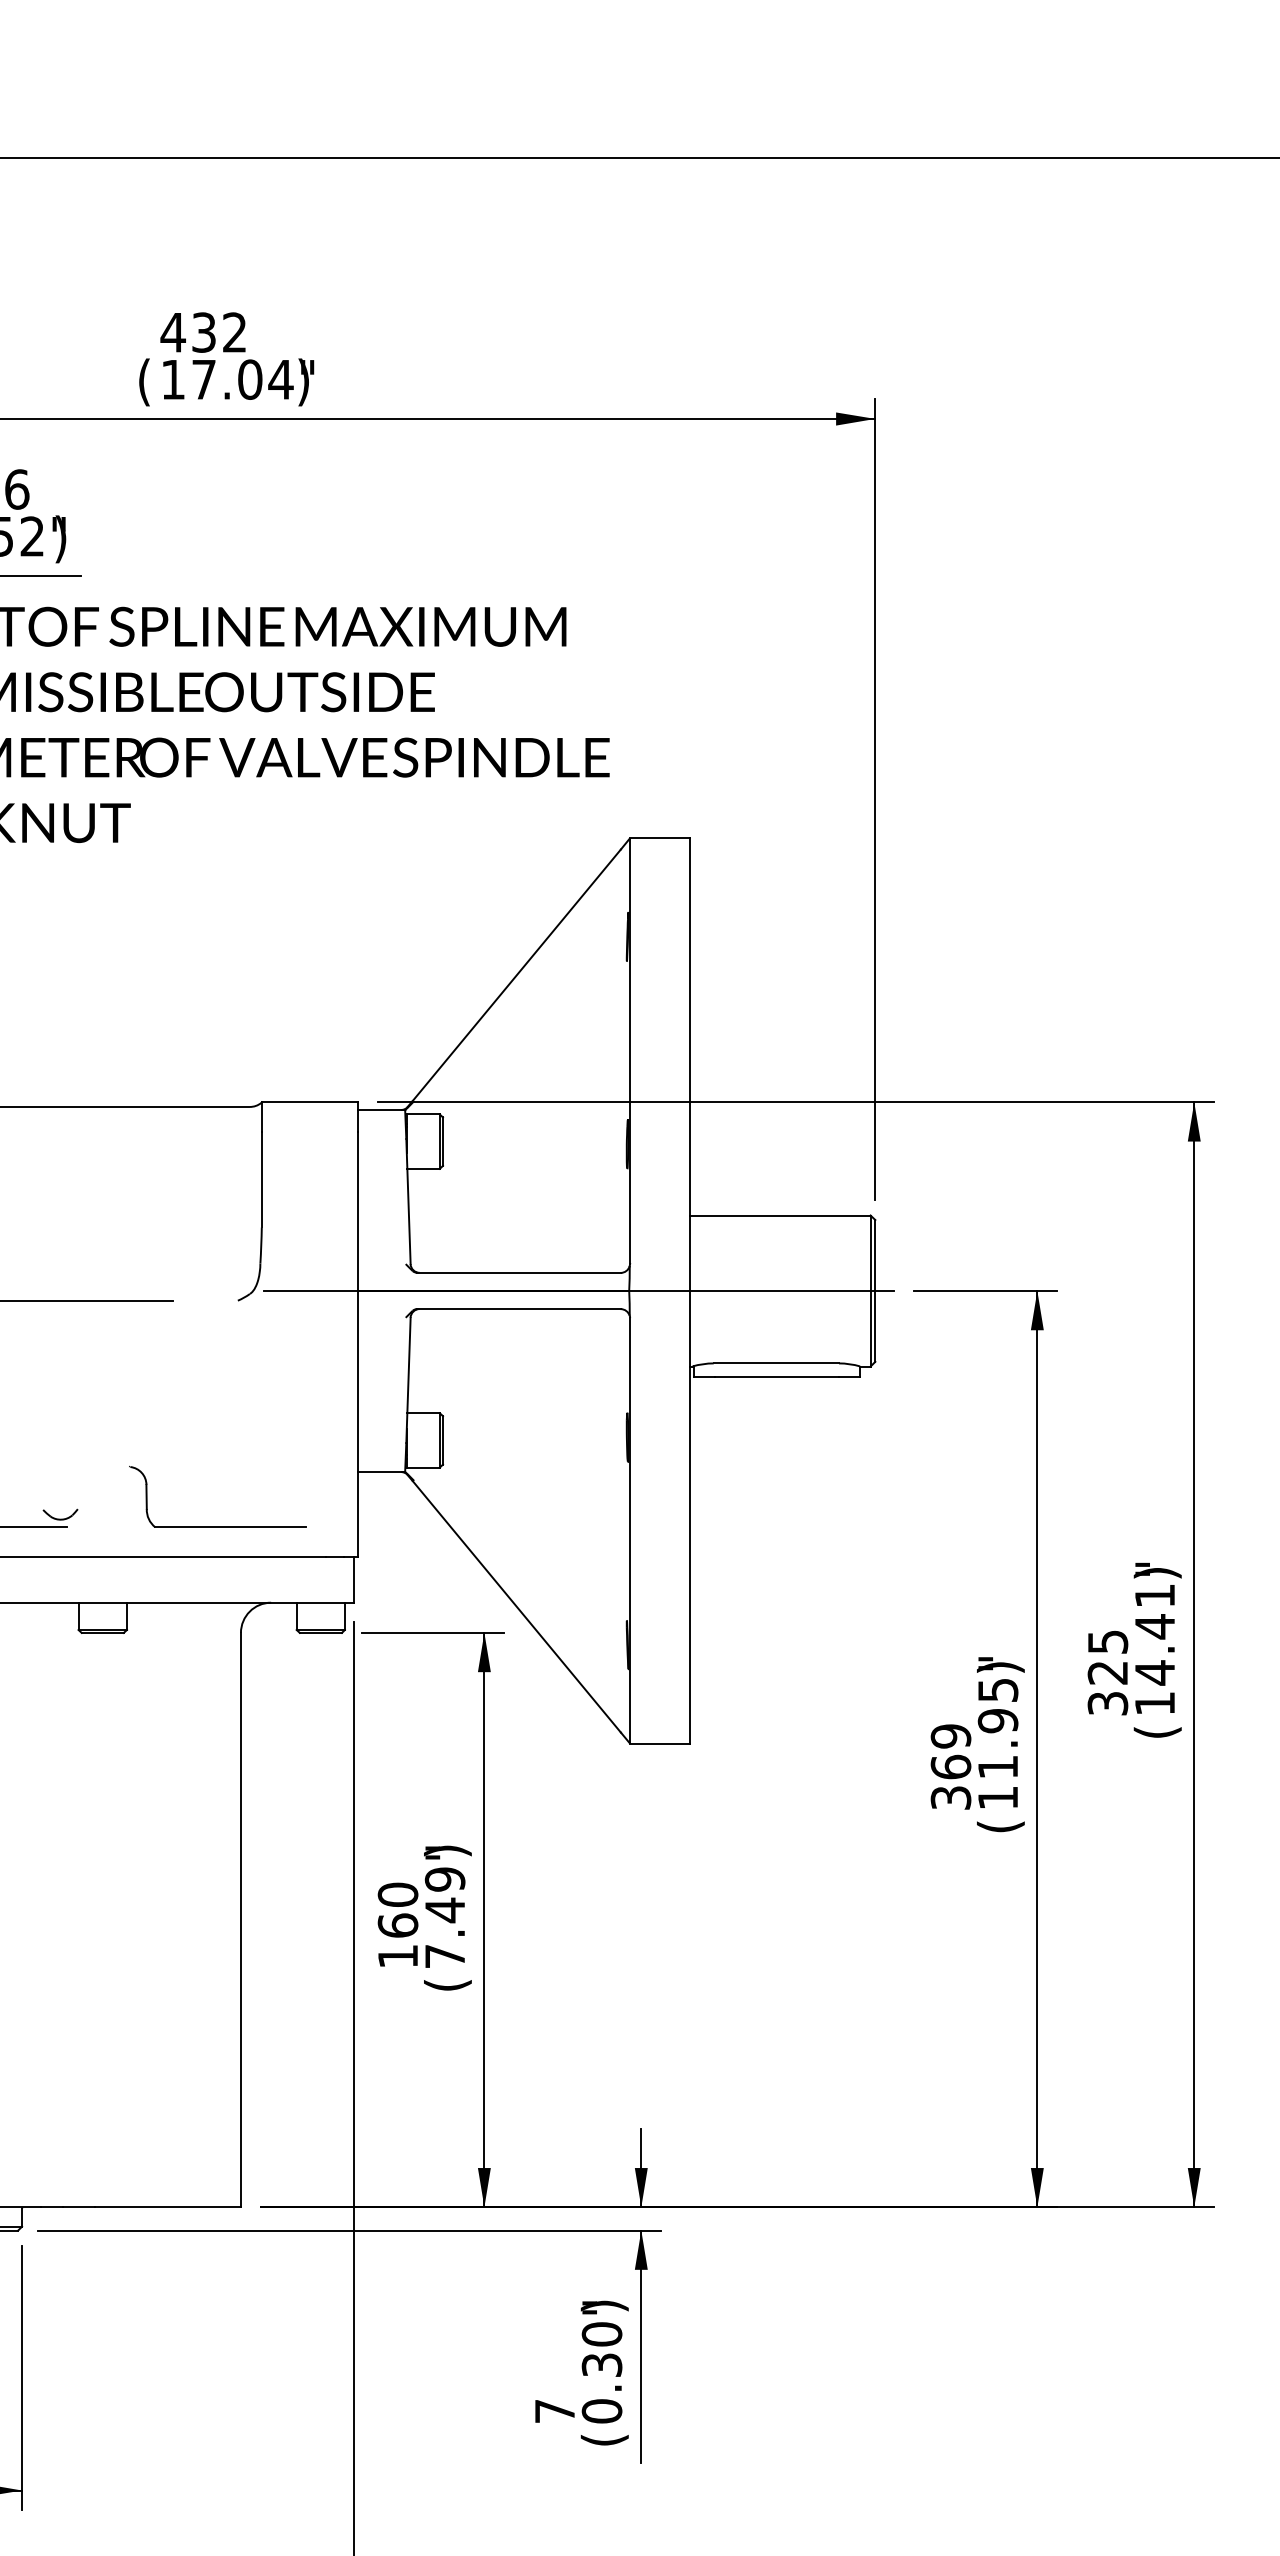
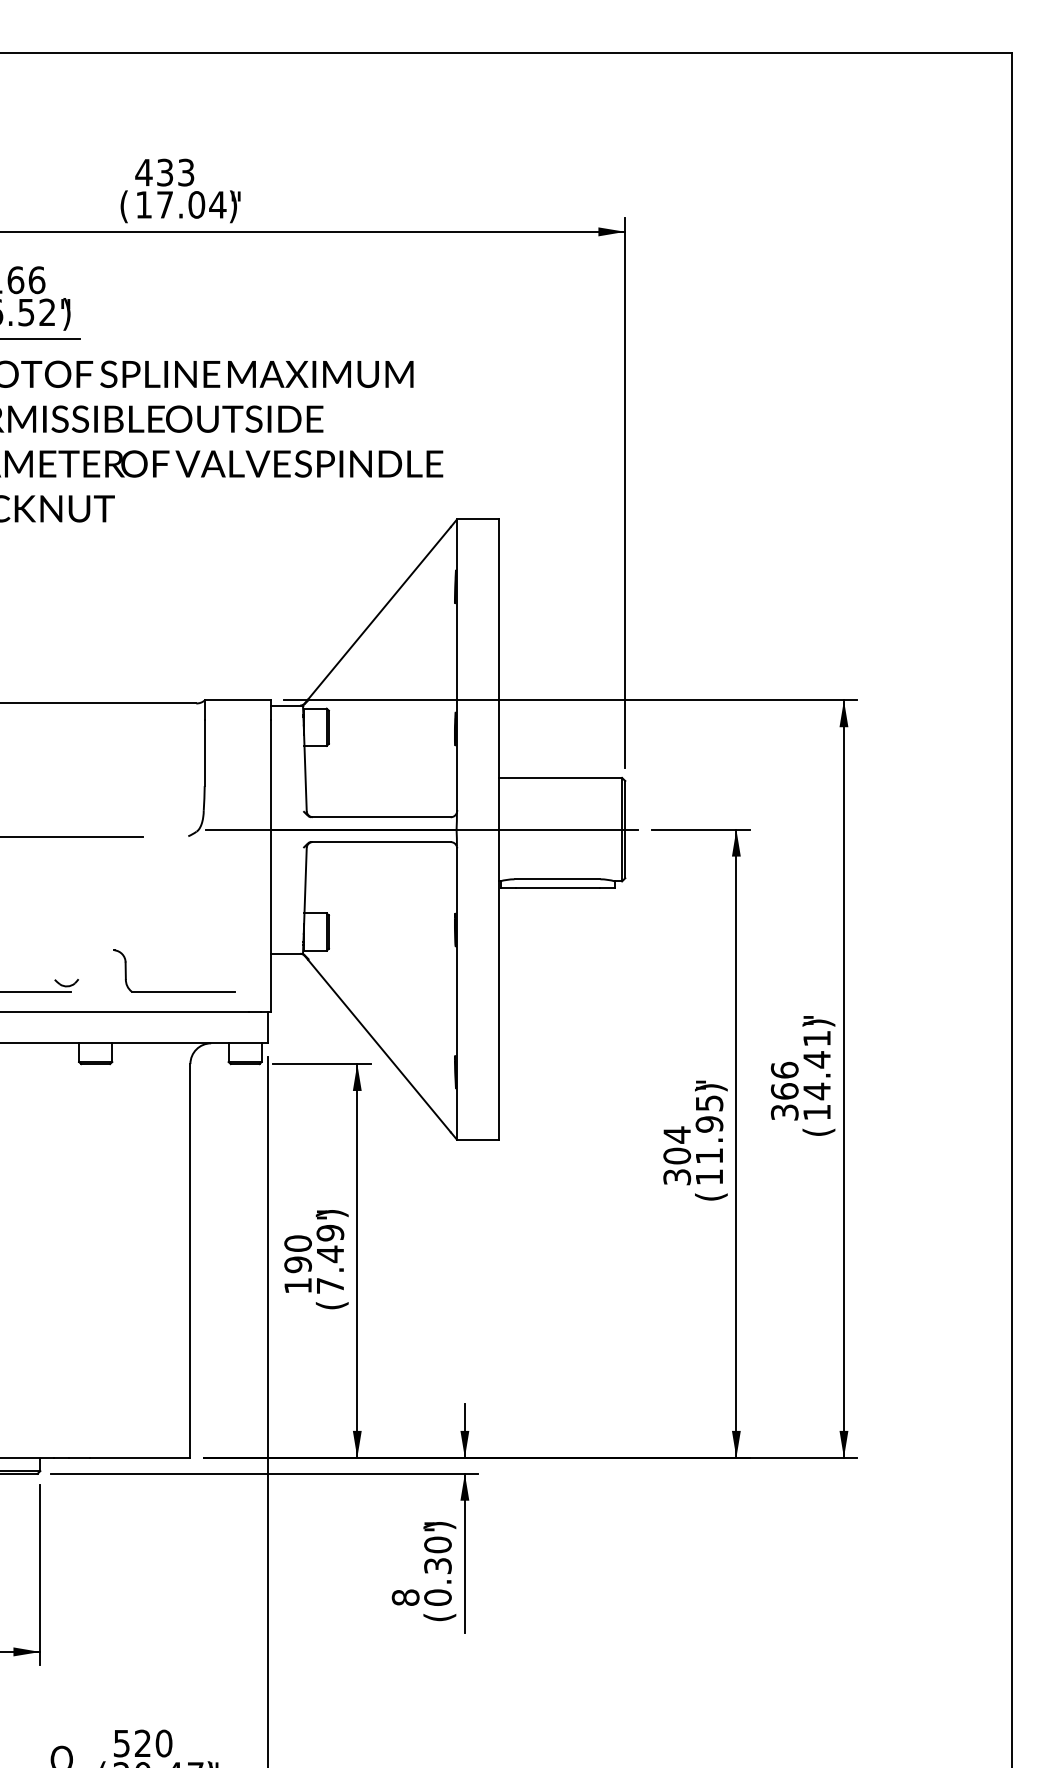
text: (235, 332) -> (186, 172), 432 -> 433
text: (1107, 1656) -> (784, 1080), 325 -> 366
text: (951, 1751) -> (677, 1145), 369 -> 304
text: (397, 1925) -> (297, 1264), 160 -> 190
text: (554, 2411) -> (405, 1597), 7 -> 8

